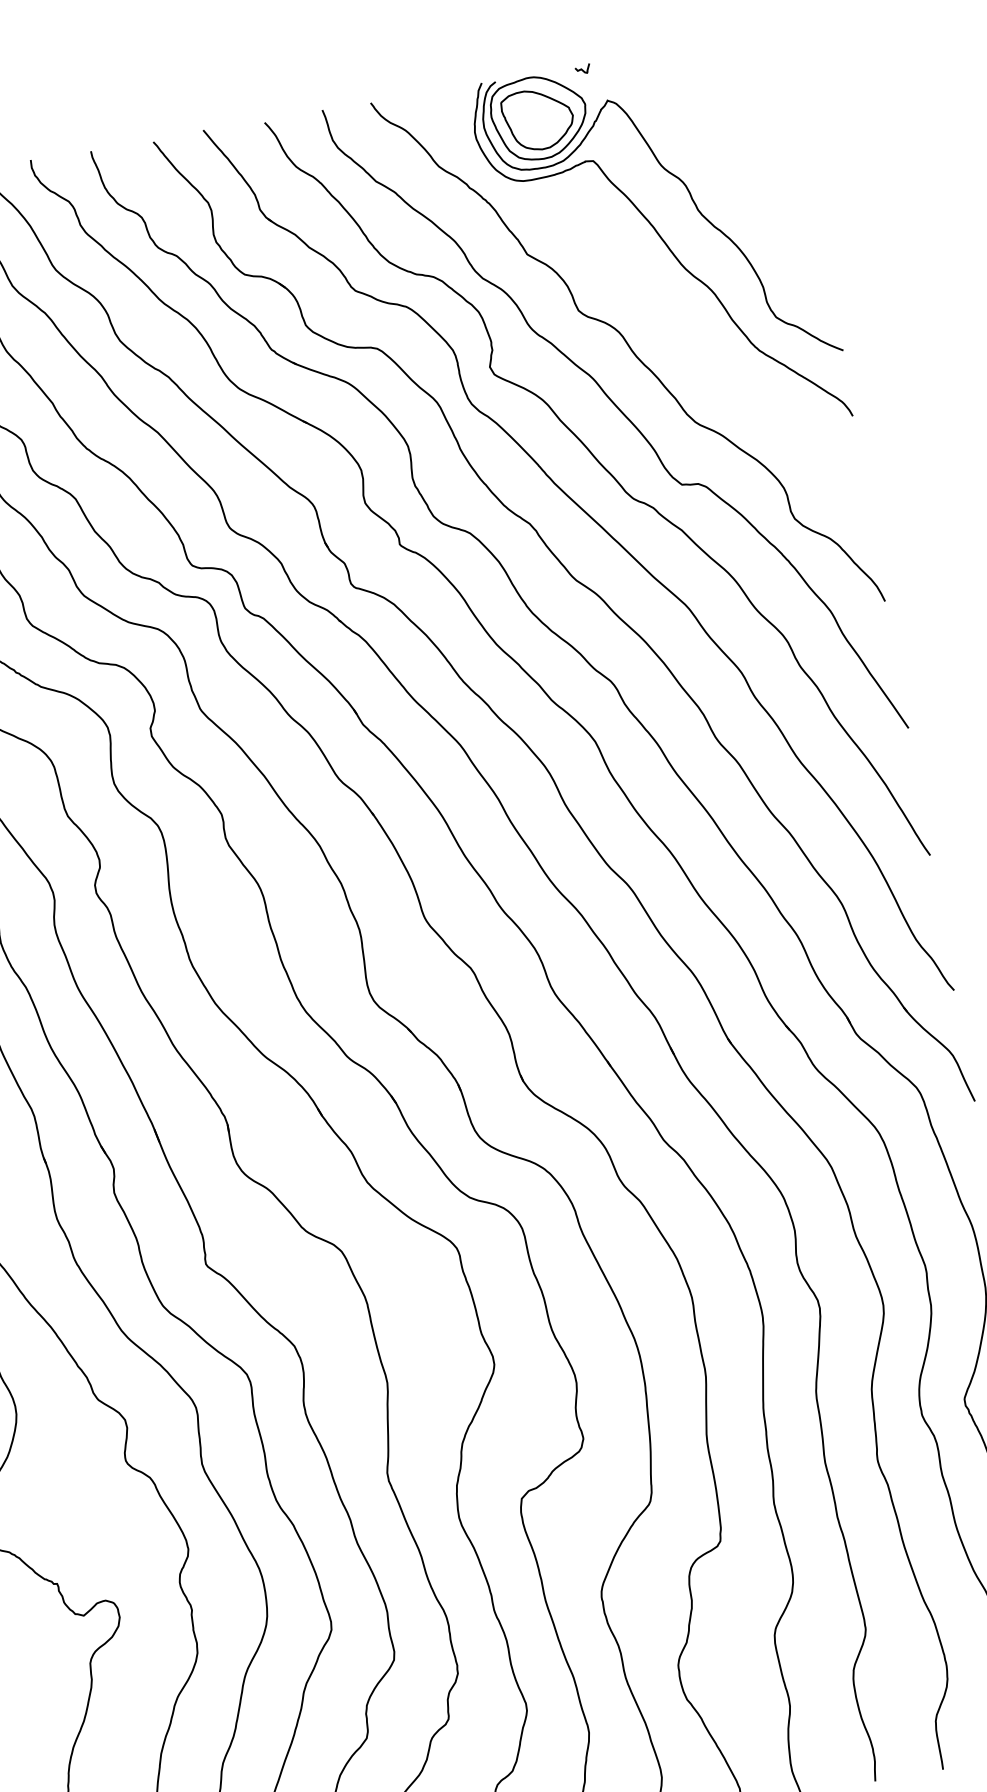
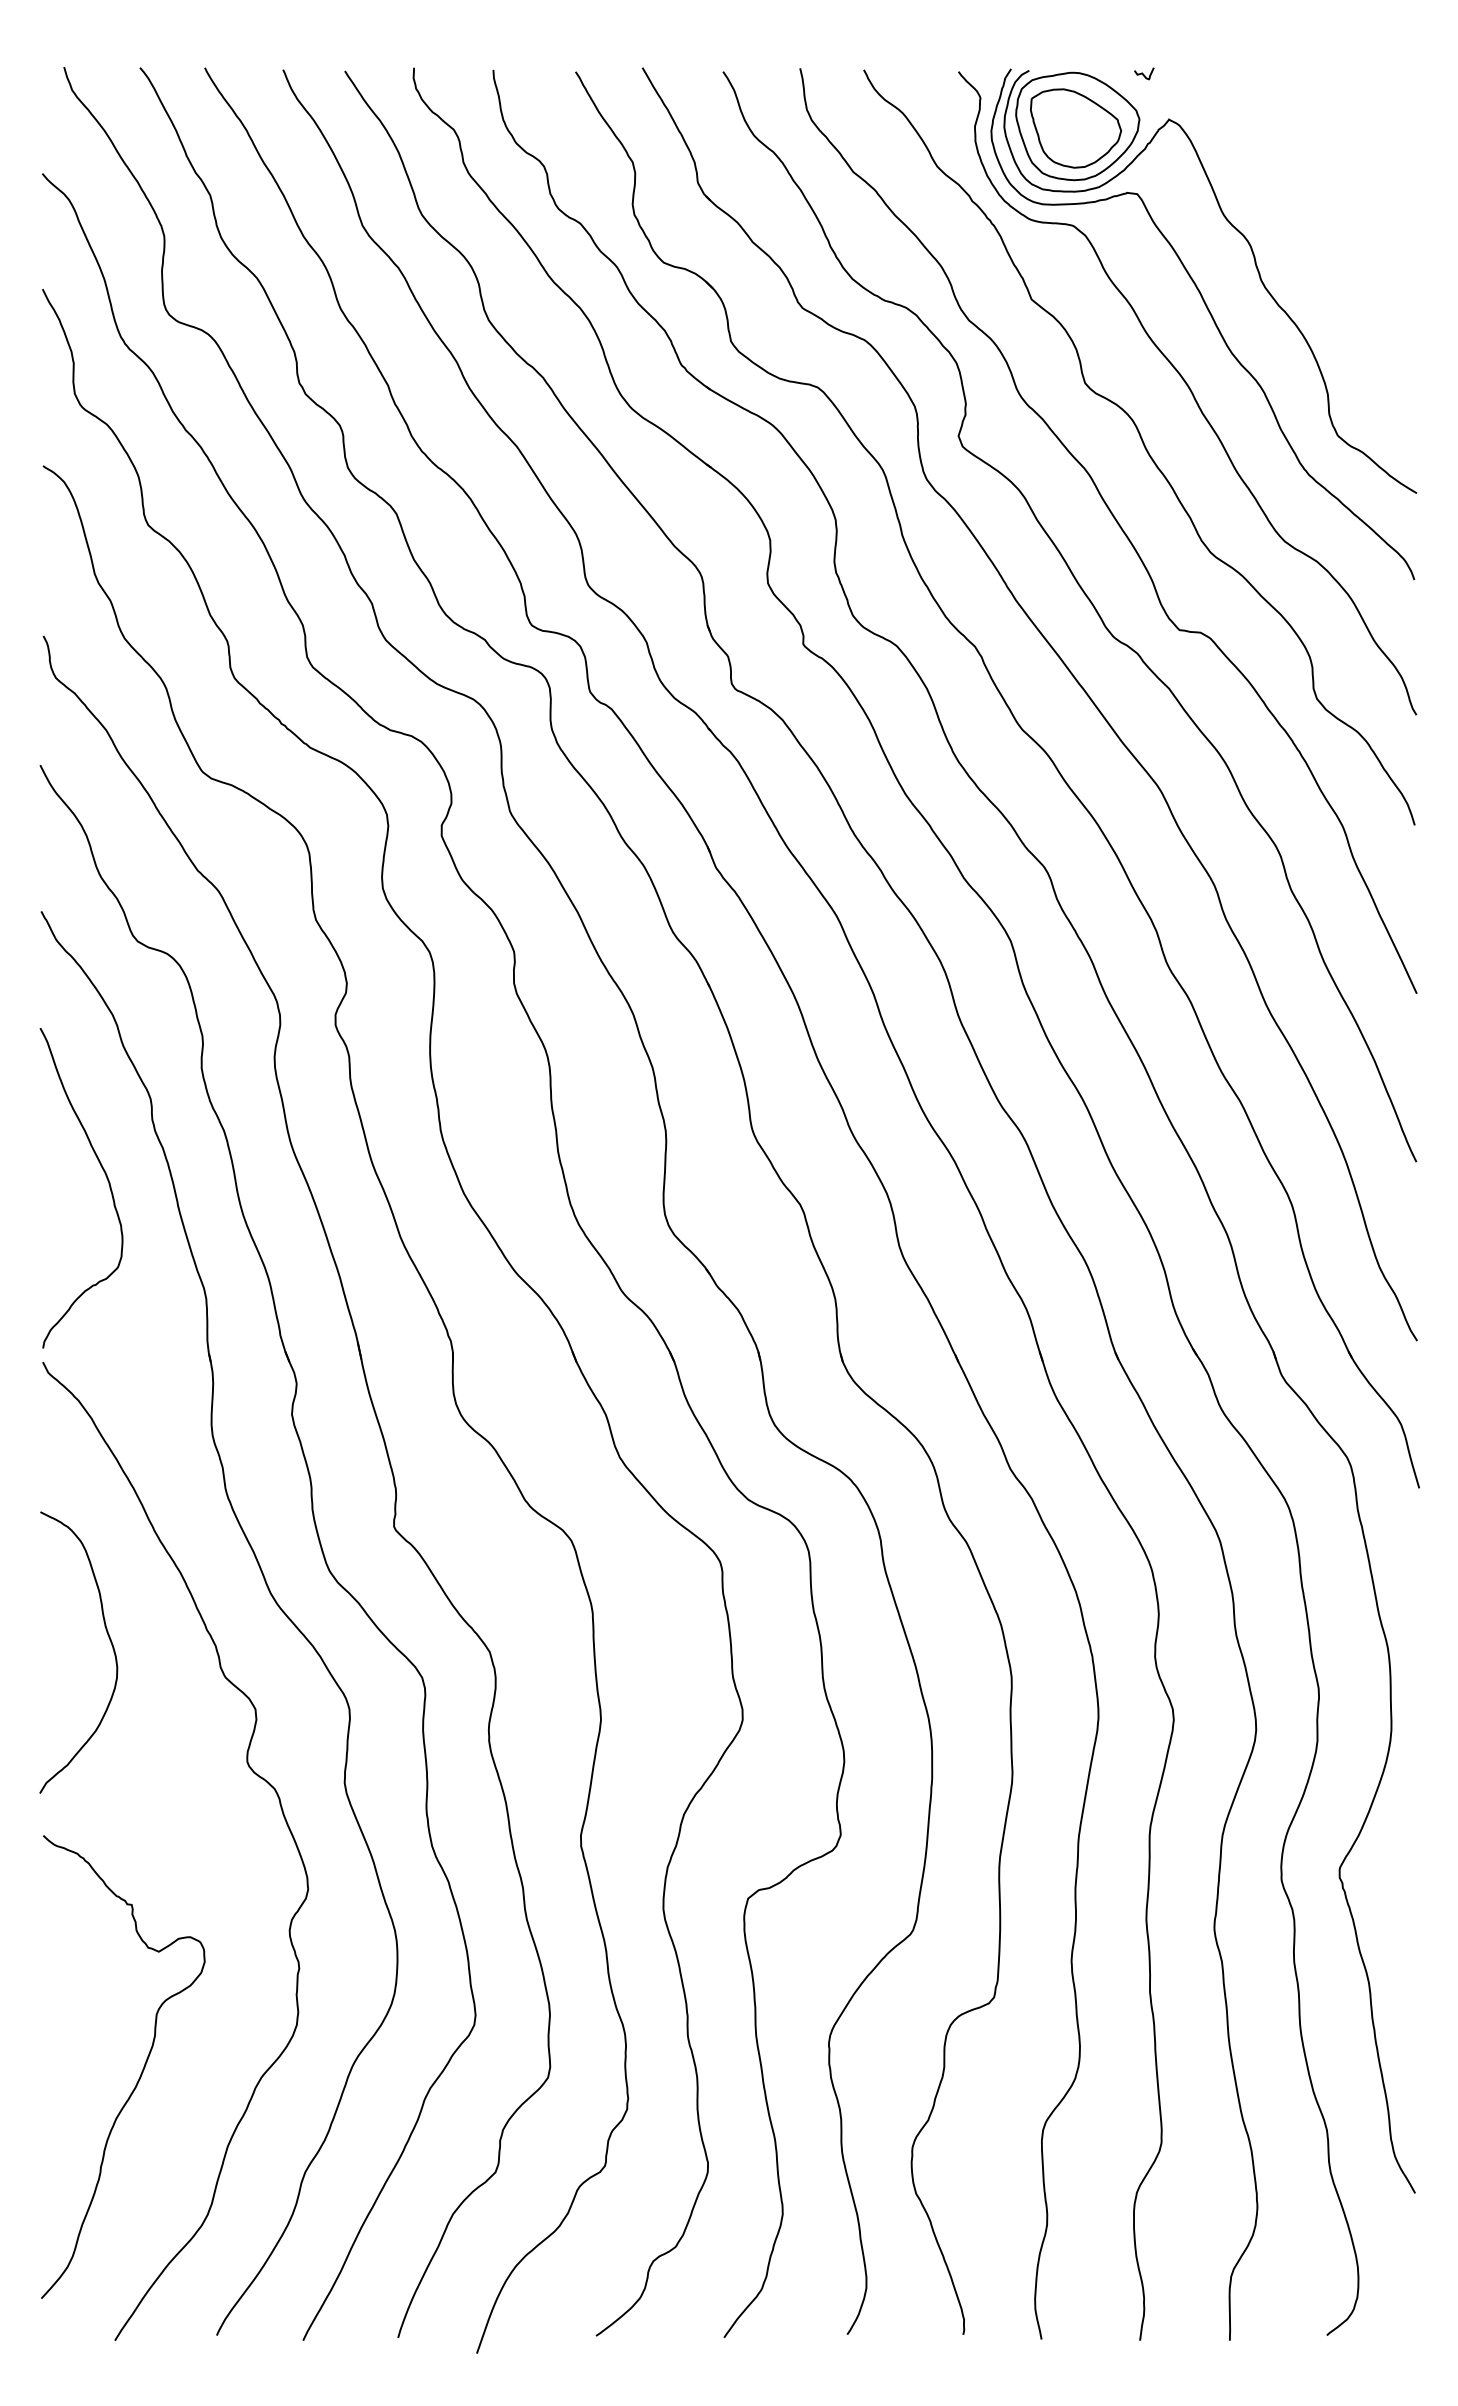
curve: (659, 303) -> (1190, 392), added

